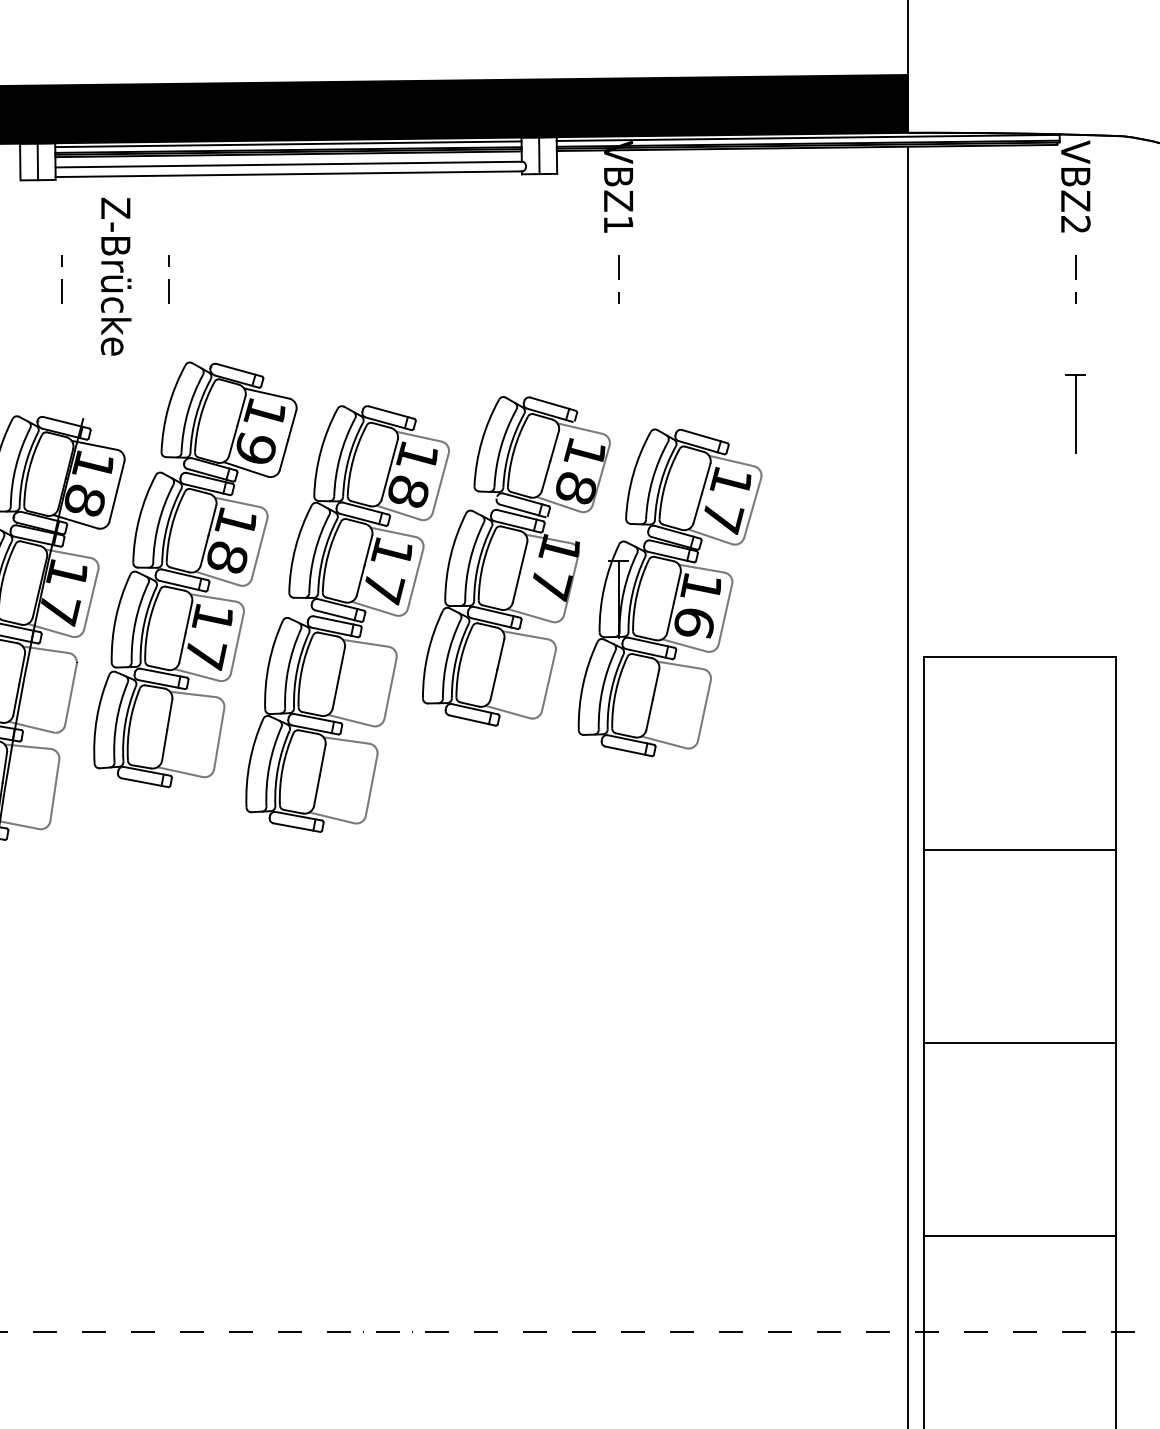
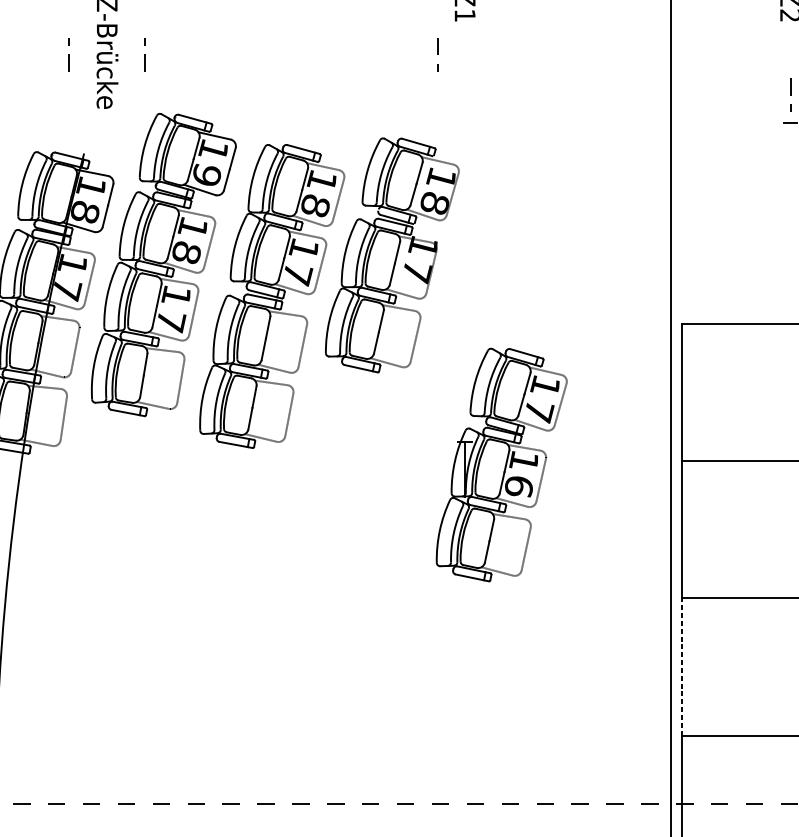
line: (618, 279) -> (438, 54), moved
line: (1075, 279) -> (790, 95), moved
line: (1075, 413) -> (790, 150), removed
part: (669, 592) -> (501, 464), moved
line: (923, 1138) -> (682, 666), solid -> dashed

